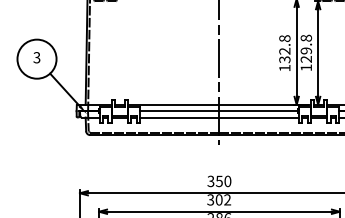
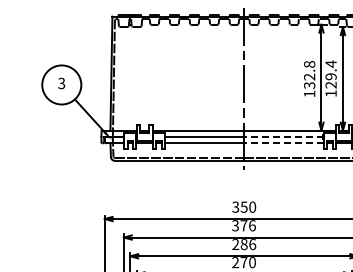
text: (305, 37) -> (330, 63), 129.8 -> 129.4
line: (259, 110) -> (284, 136), solid -> dashed
line: (259, 117) -> (284, 143), solid -> dashed
text: (222, 199) -> (247, 225), 302 -> 376

